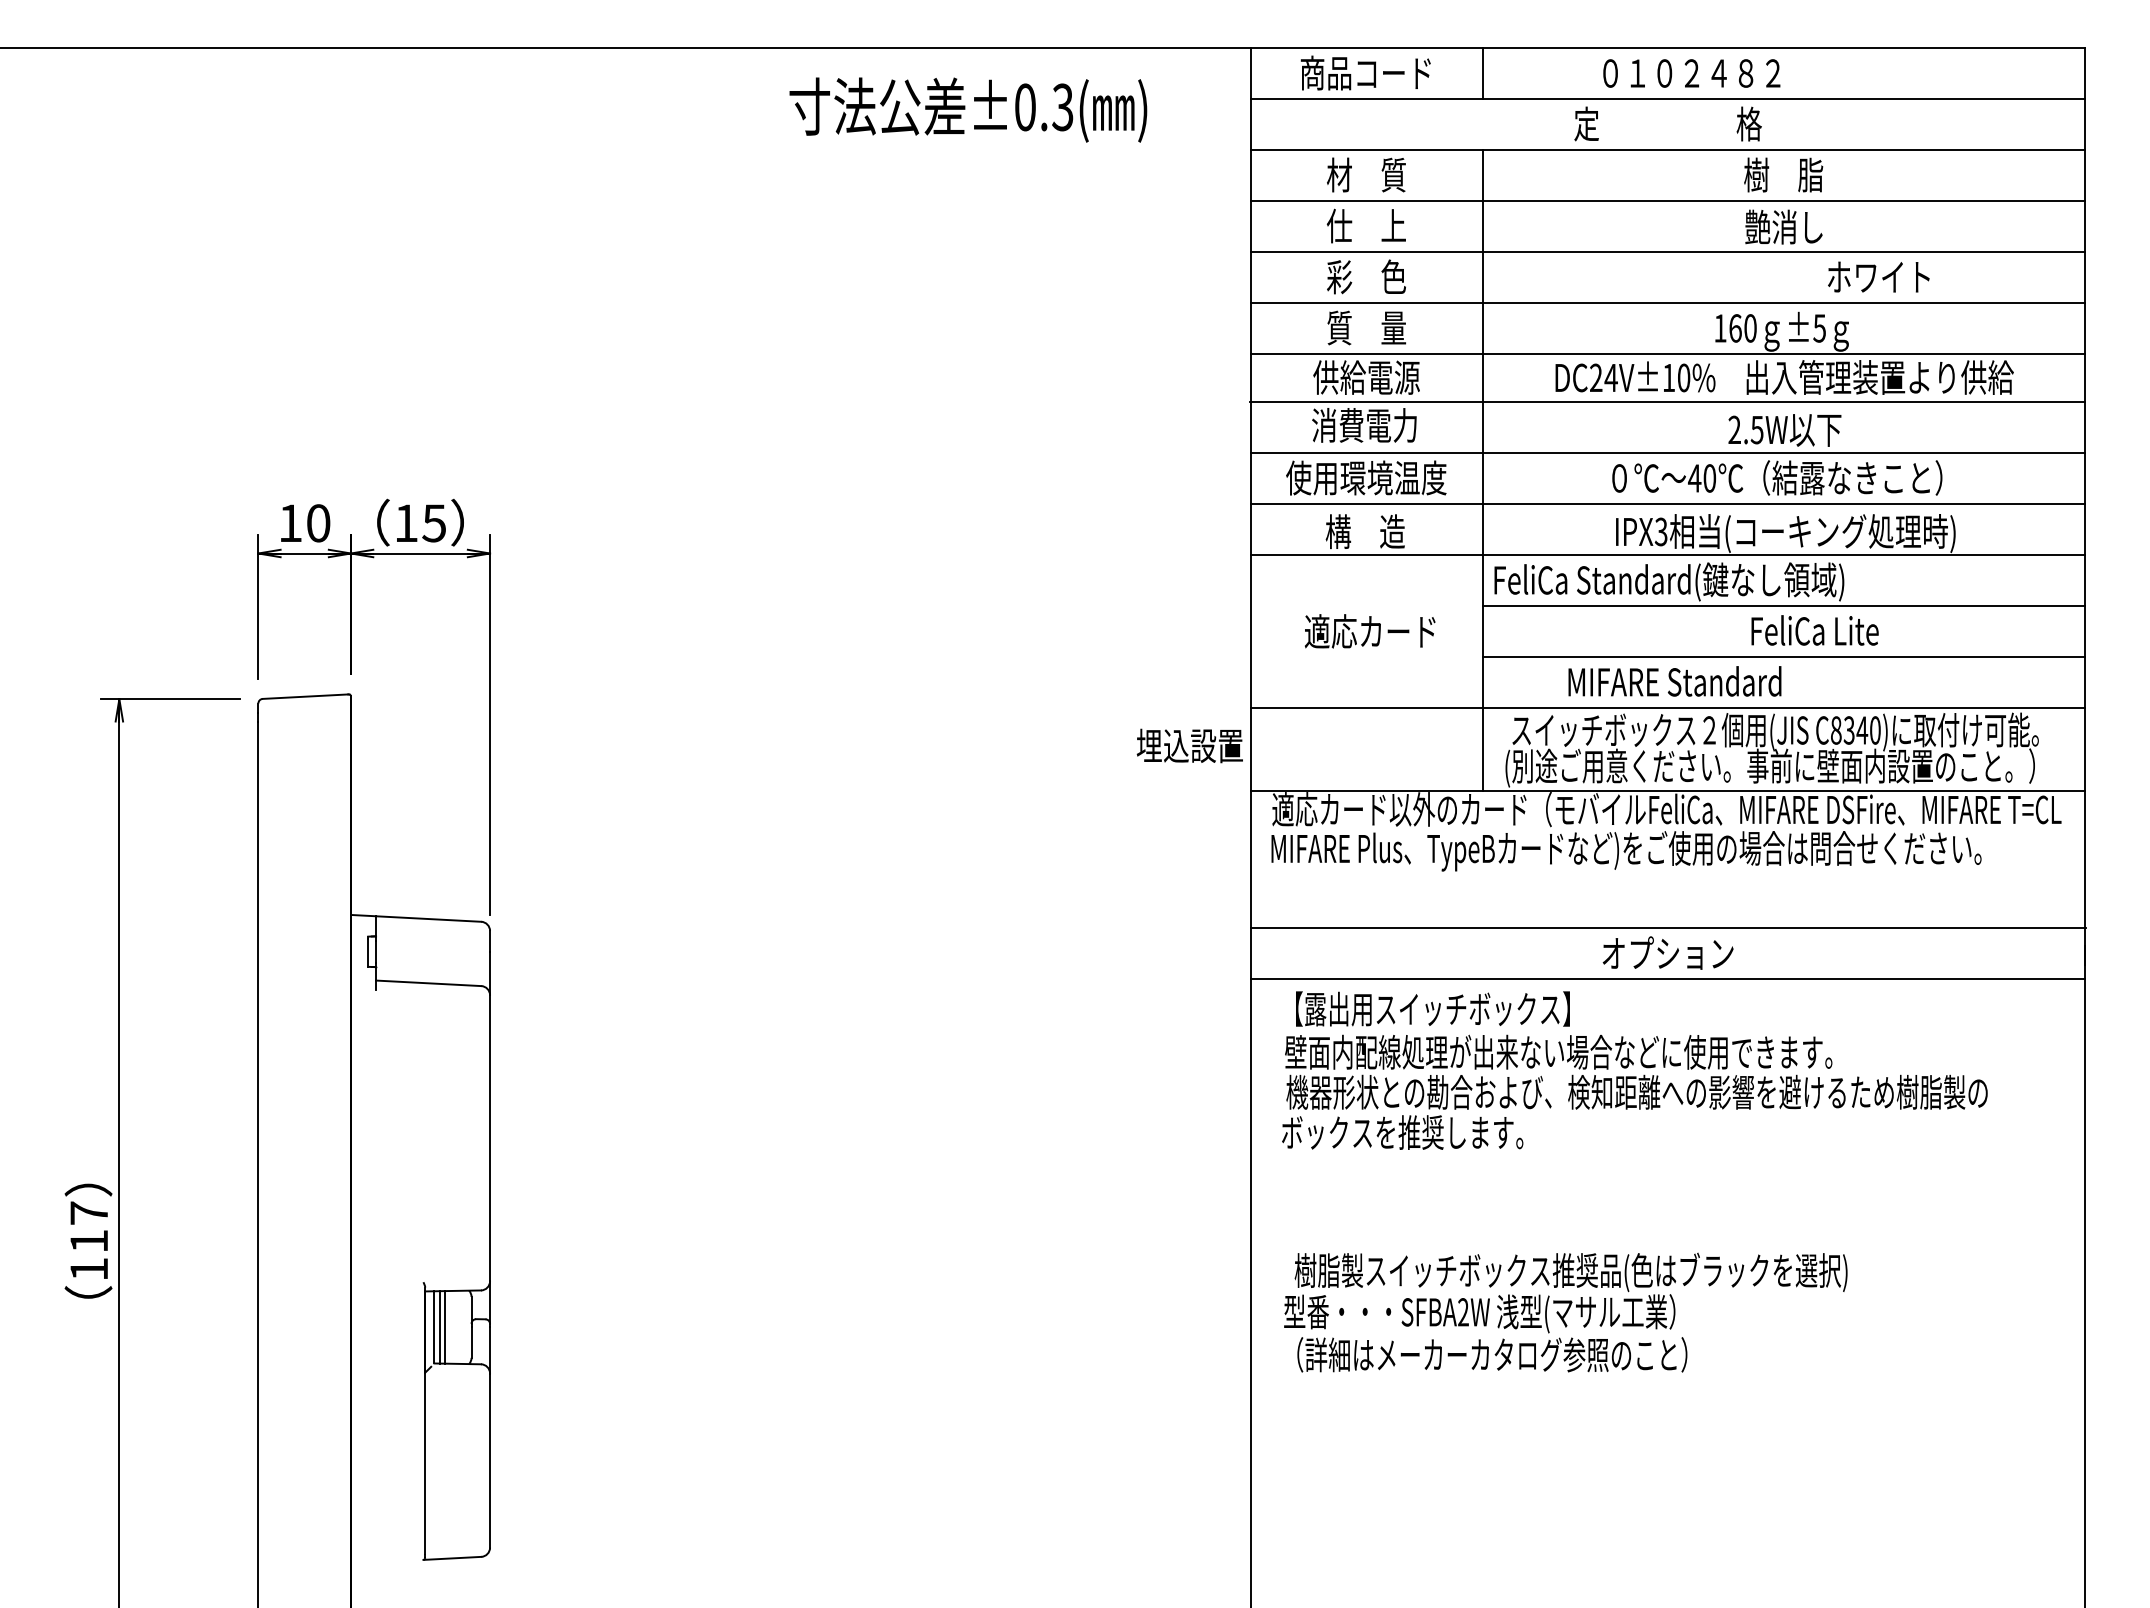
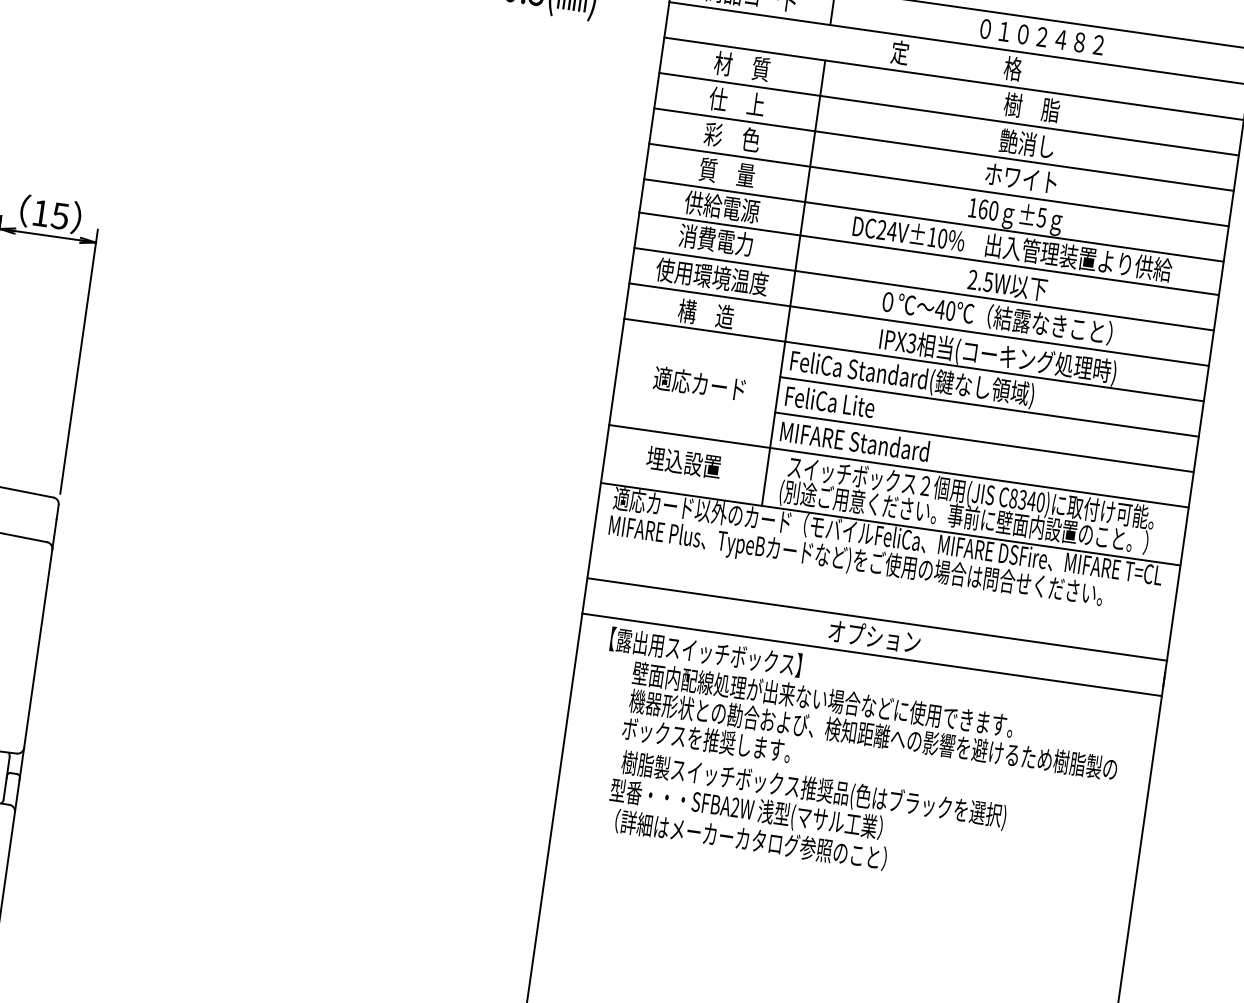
text: (1691, 73) -> (1041, 37), moved
text: (1878, 276) -> (1021, 177), moved
text: (1814, 630) -> (829, 401), moved
text: (1674, 681) -> (854, 441), moved
text: (1189, 745) -> (683, 462), moved
text: (1634, 1091) -> (871, 734), moved
text: (1565, 1312) -> (806, 817), moved

